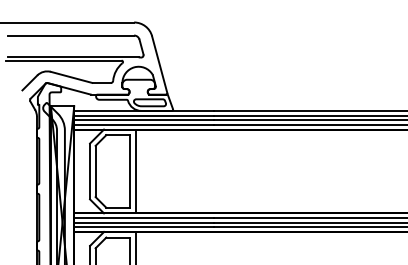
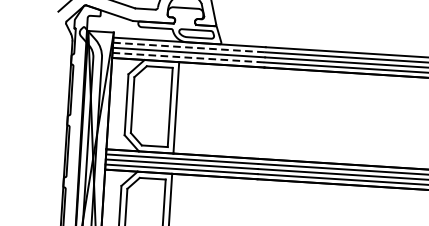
line: (144, 115) -> (189, 47), solid -> dashed
line: (144, 124) -> (189, 57), solid -> dashed

